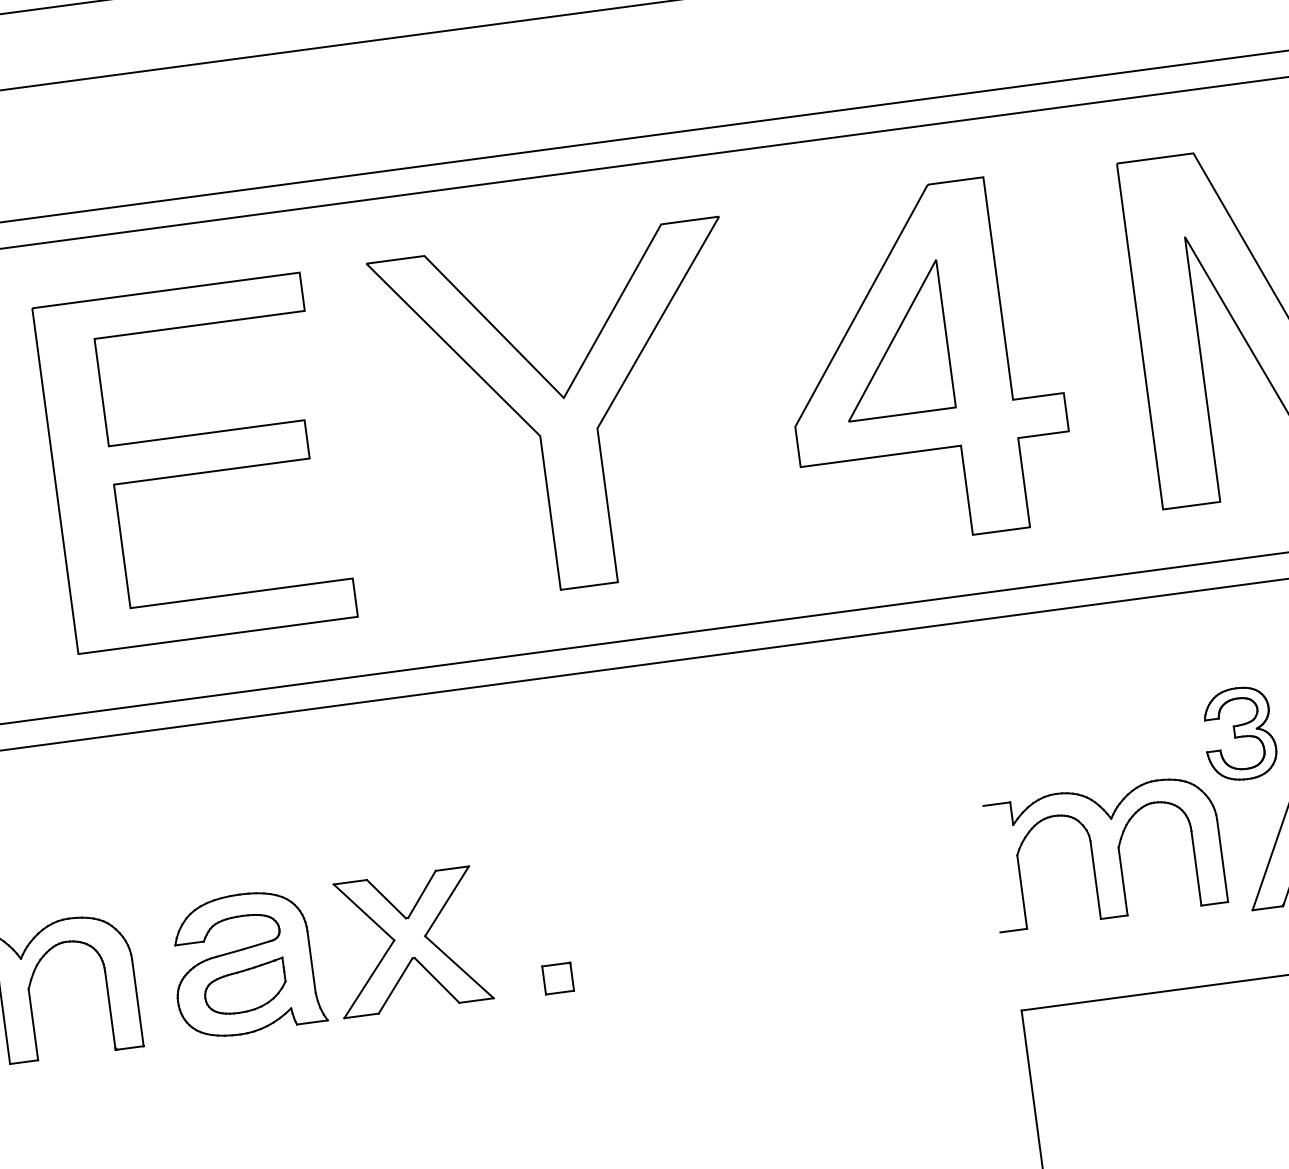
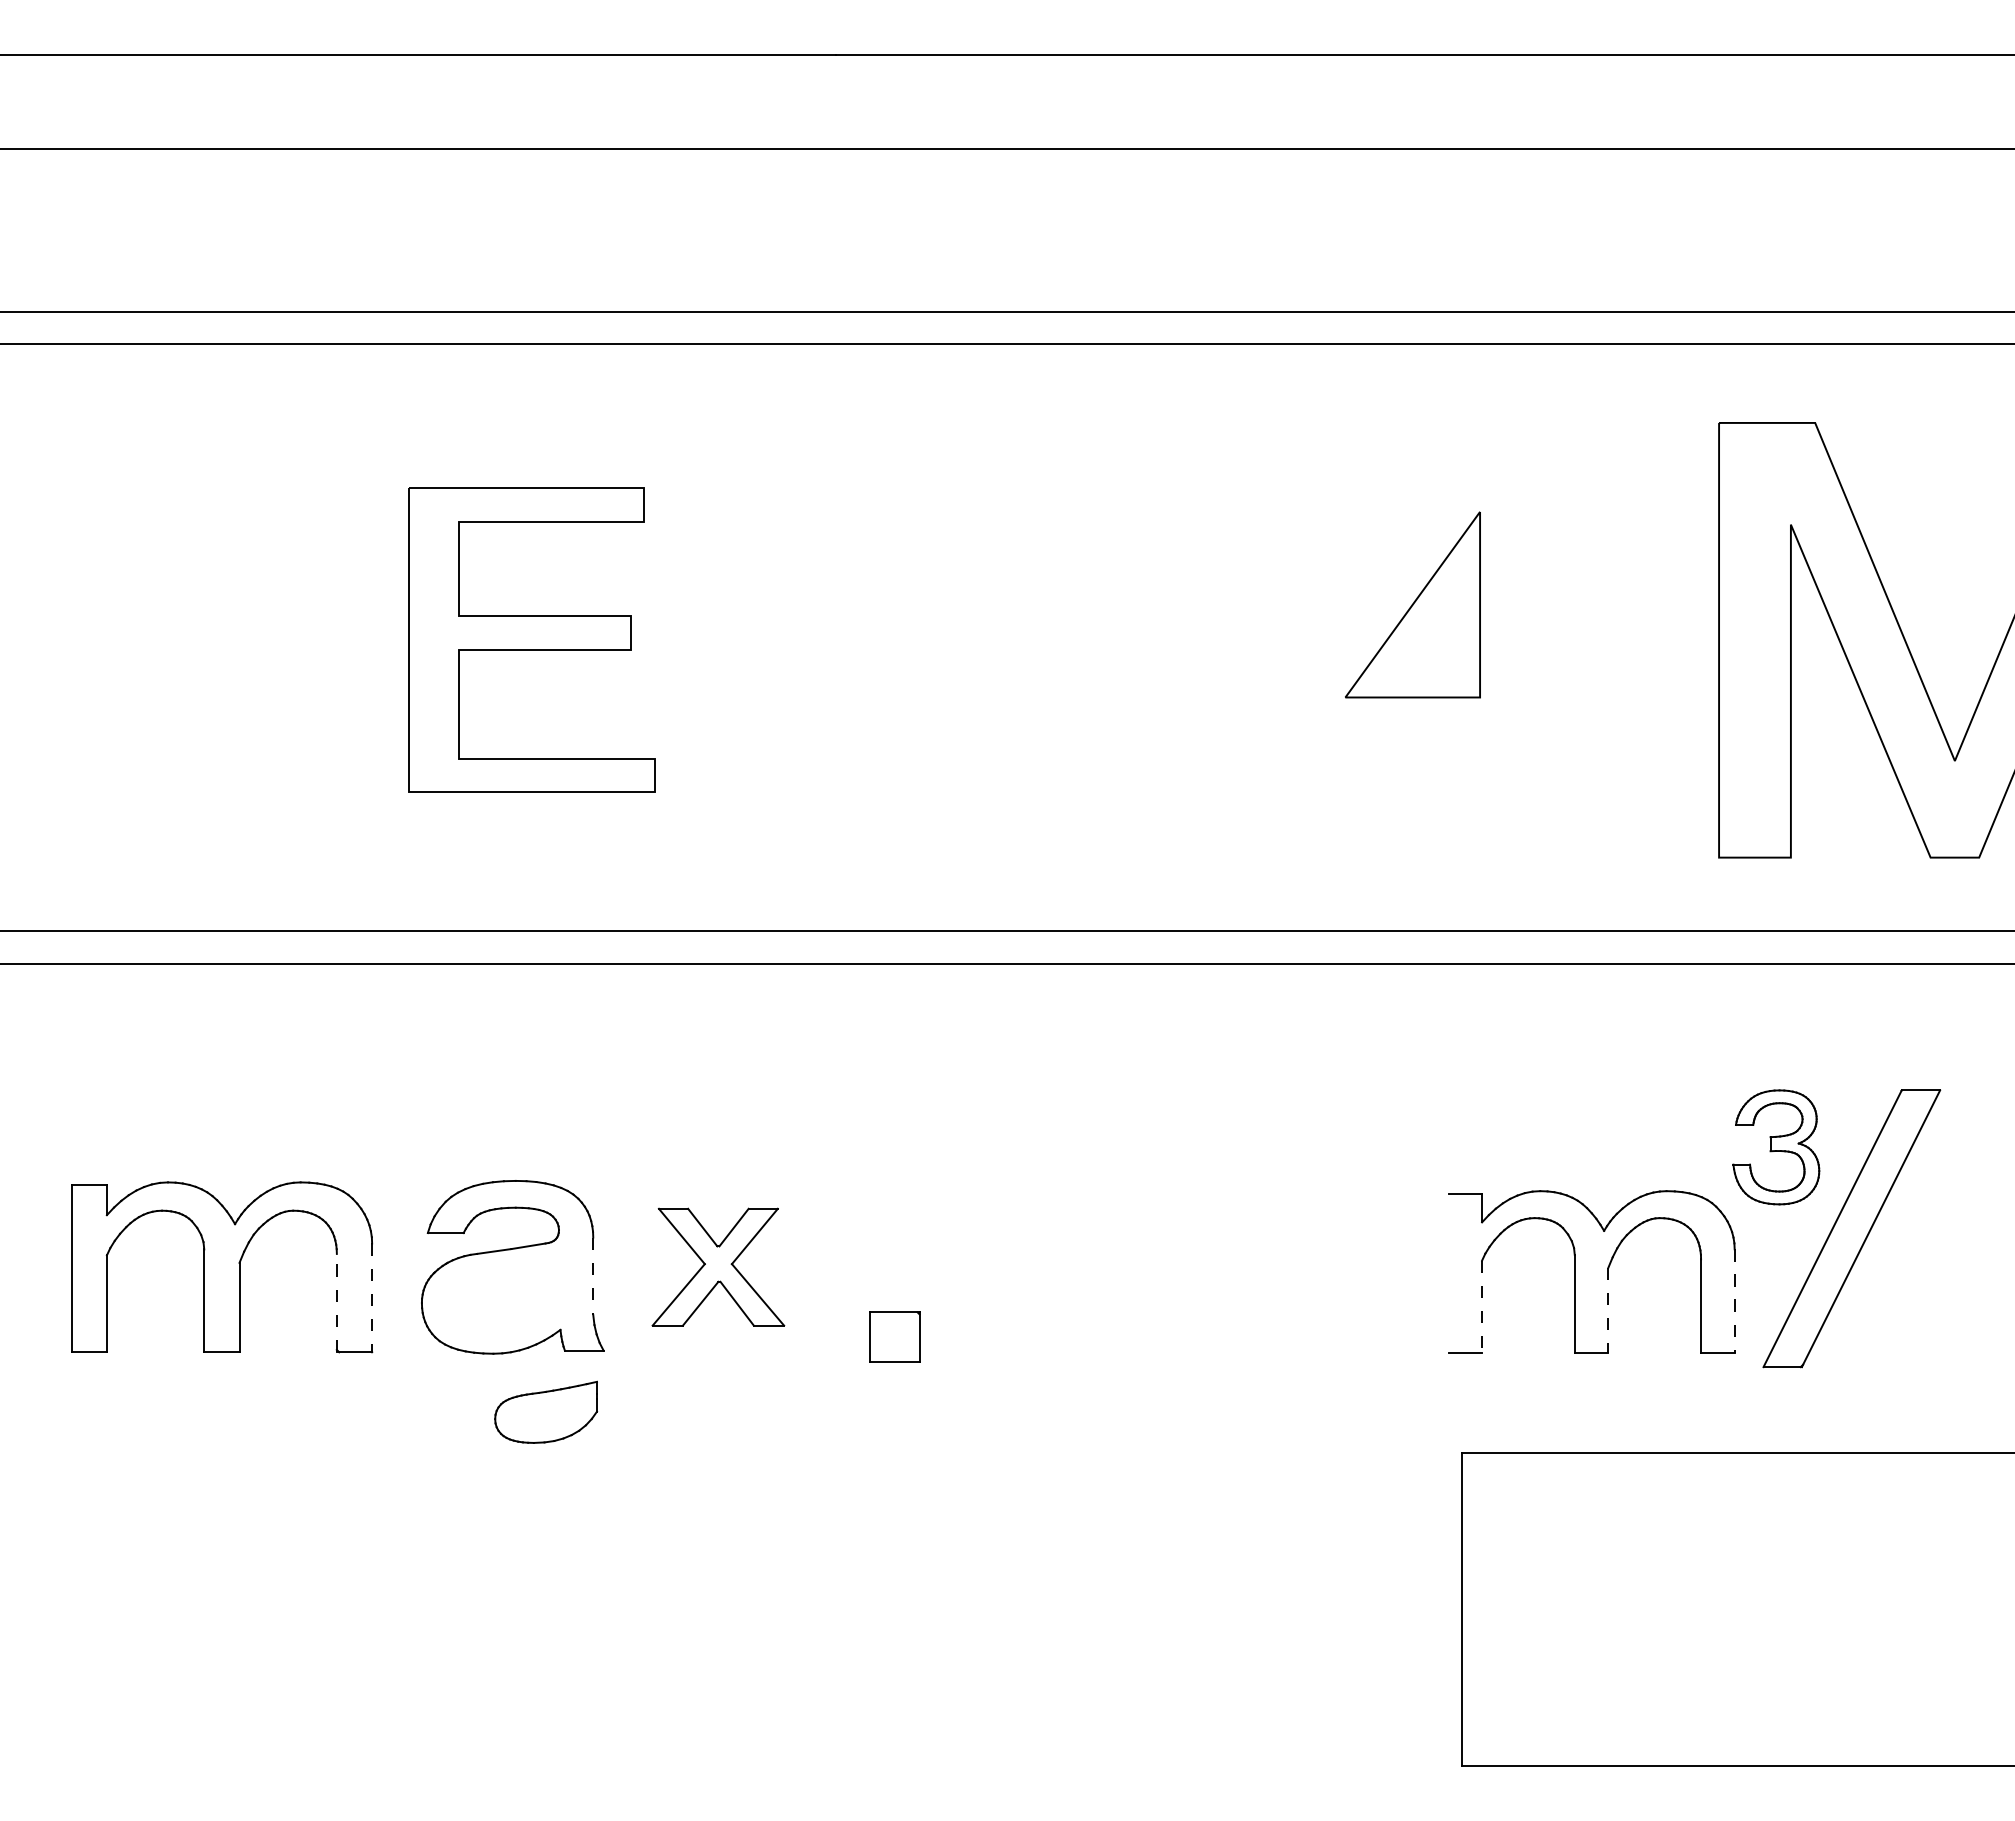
part: (922, 363) -> (1446, 637), removed
part: (565, 413) -> (997, 640), removed
part: (194, 462) -> (531, 639), size x0.7
line: (1222, 861) -> (1734, 1301), solid -> dashed
line: (1123, 881) -> (1608, 1310), solid -> dashed
line: (1022, 892) -> (1482, 1307), solid -> dashed
part: (410, 941) -> (718, 1266), size x0.7
line: (311, 962) -> (593, 1276), solid -> dashed
part: (557, 978) -> (894, 1336), size x1.4
part: (245, 986) -> (546, 1411), moved
line: (138, 1003) -> (372, 1298), solid -> dashed
line: (110, 1010) -> (336, 1302), solid -> dashed

